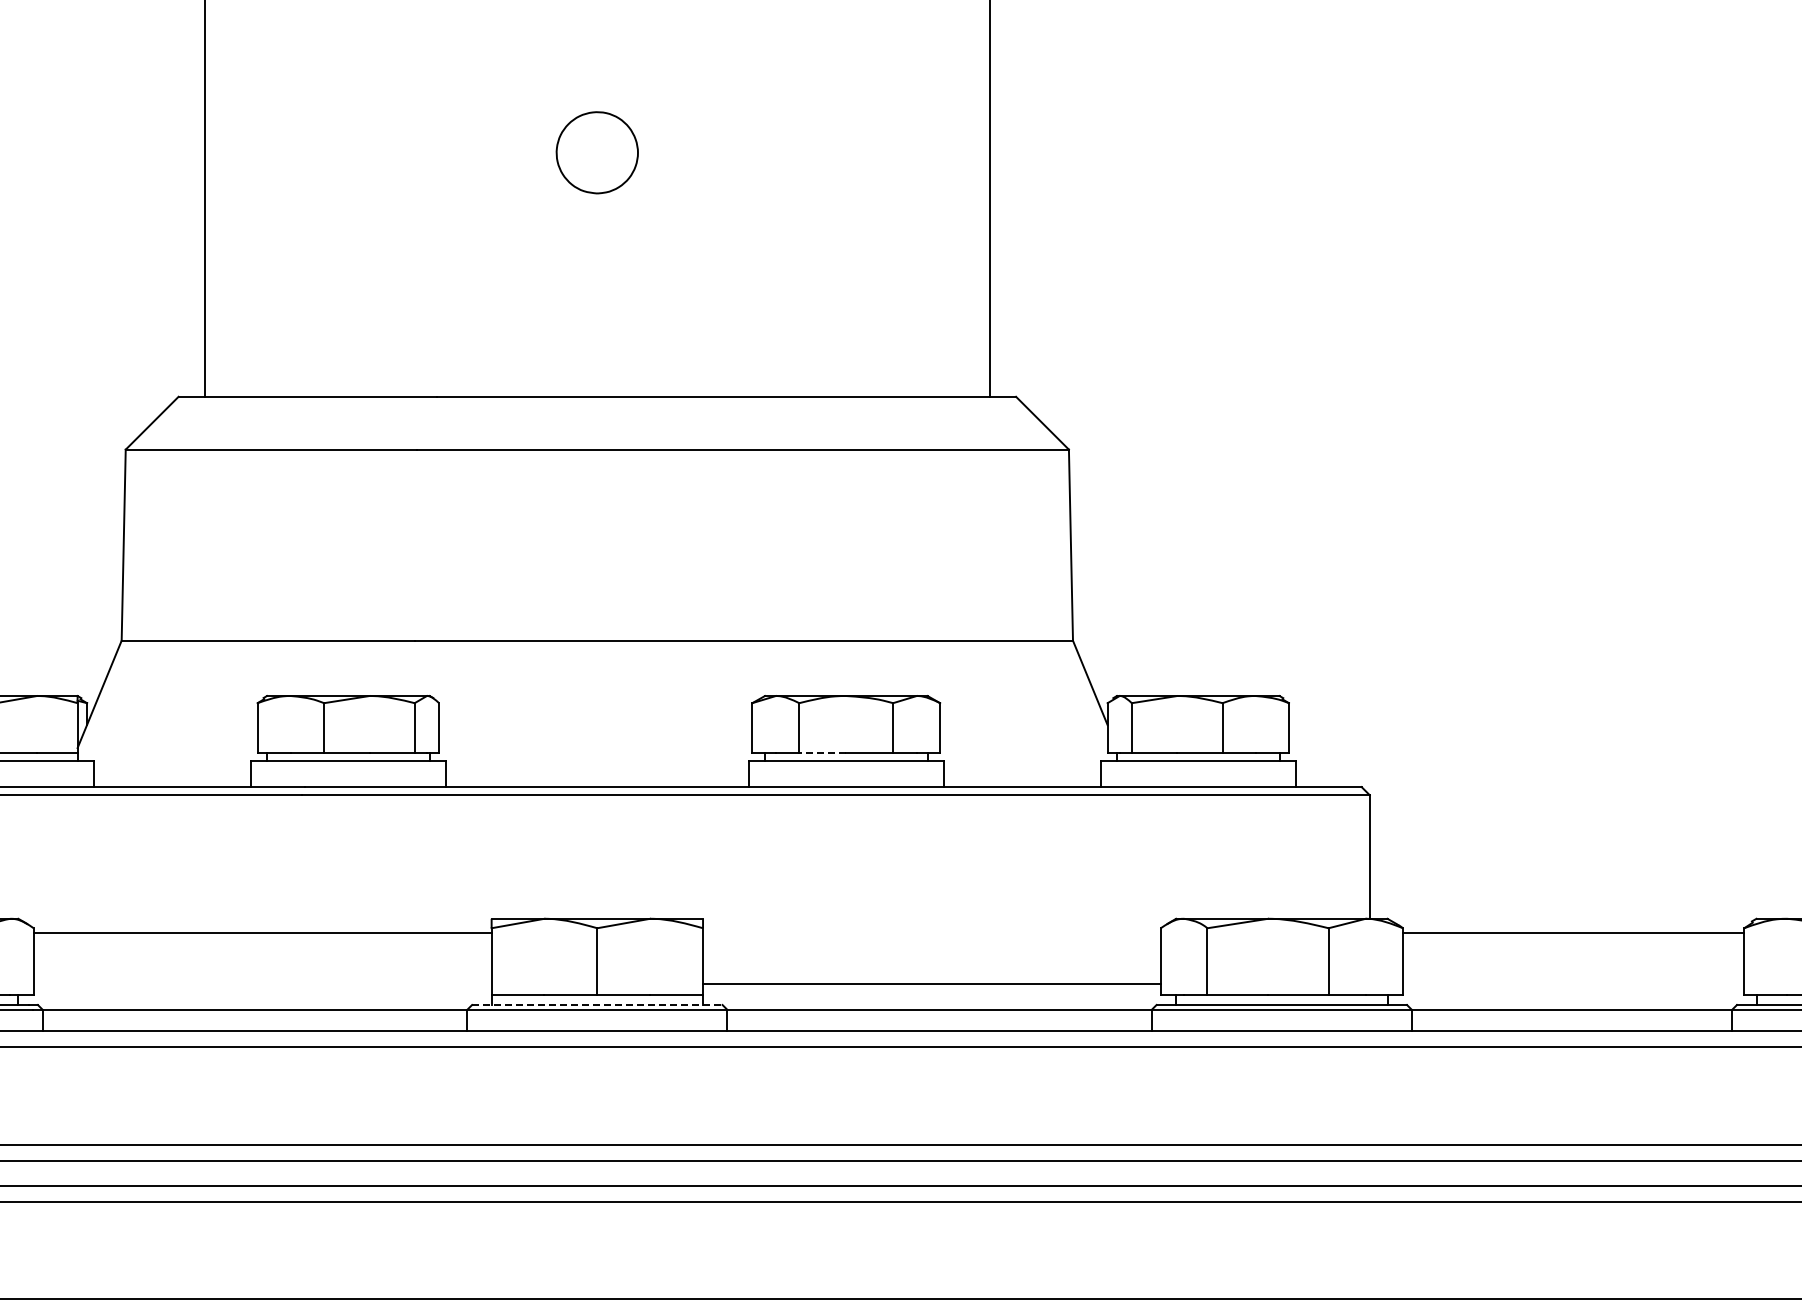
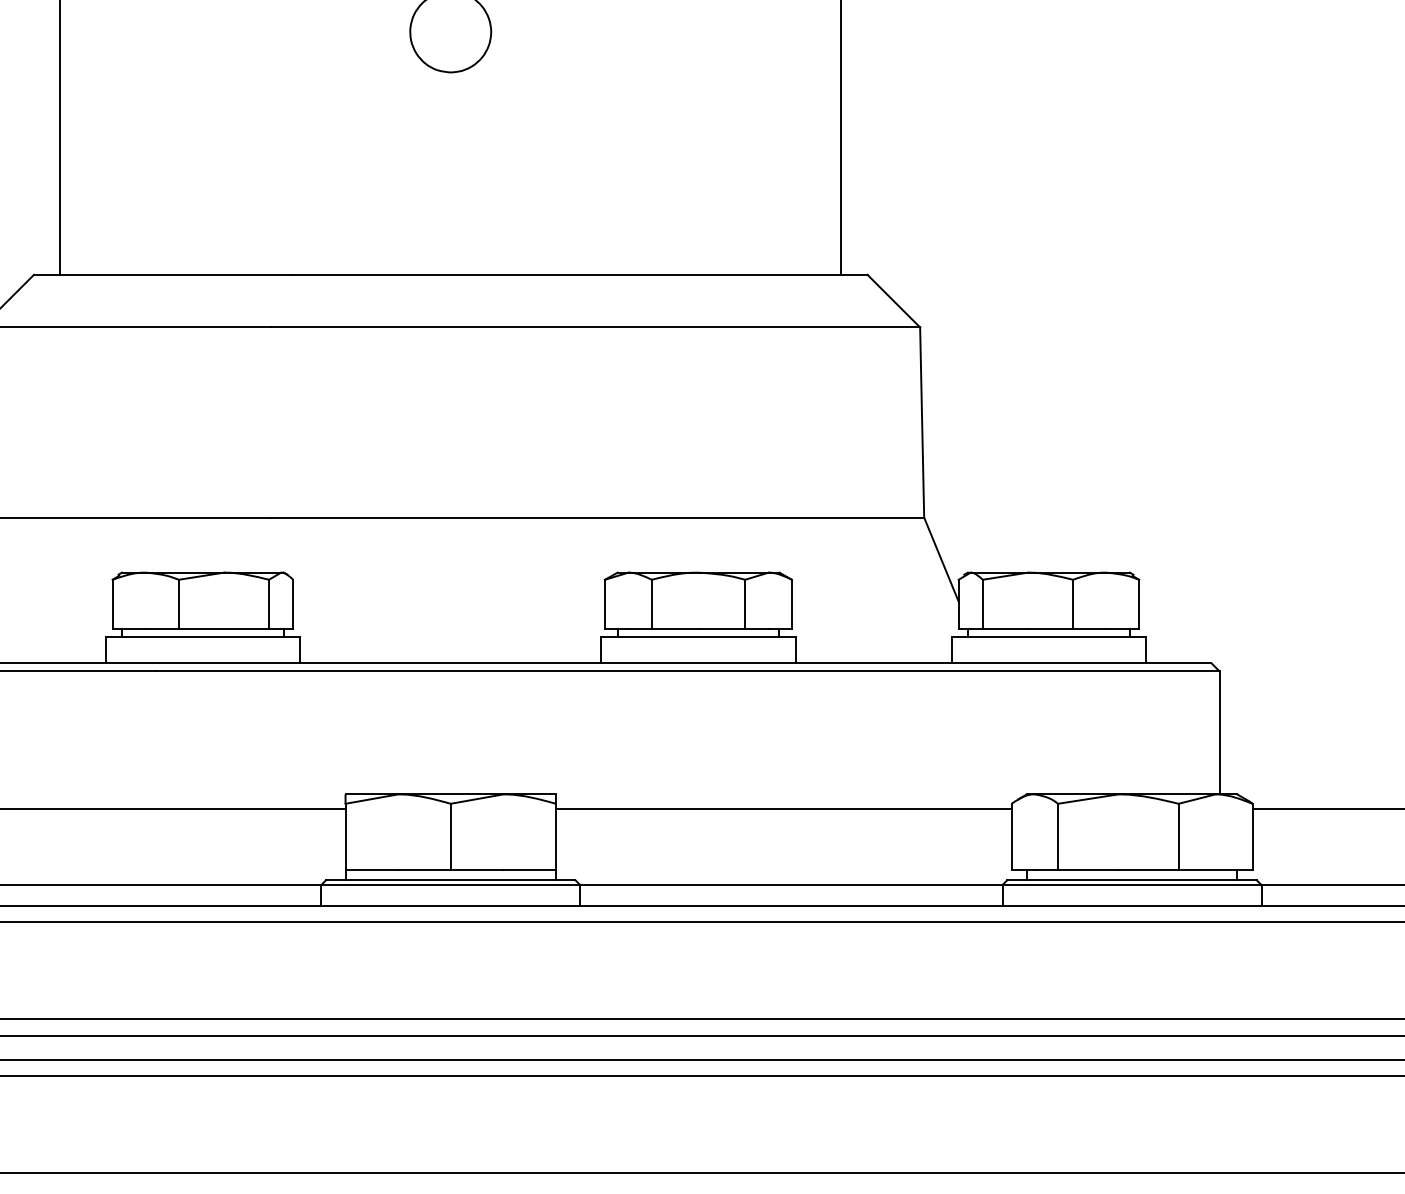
line: (822, 752) -> (674, 628), dashed -> solid
line: (931, 984) -> (783, 809), moved
line: (597, 1005) -> (450, 880), dashed -> solid

